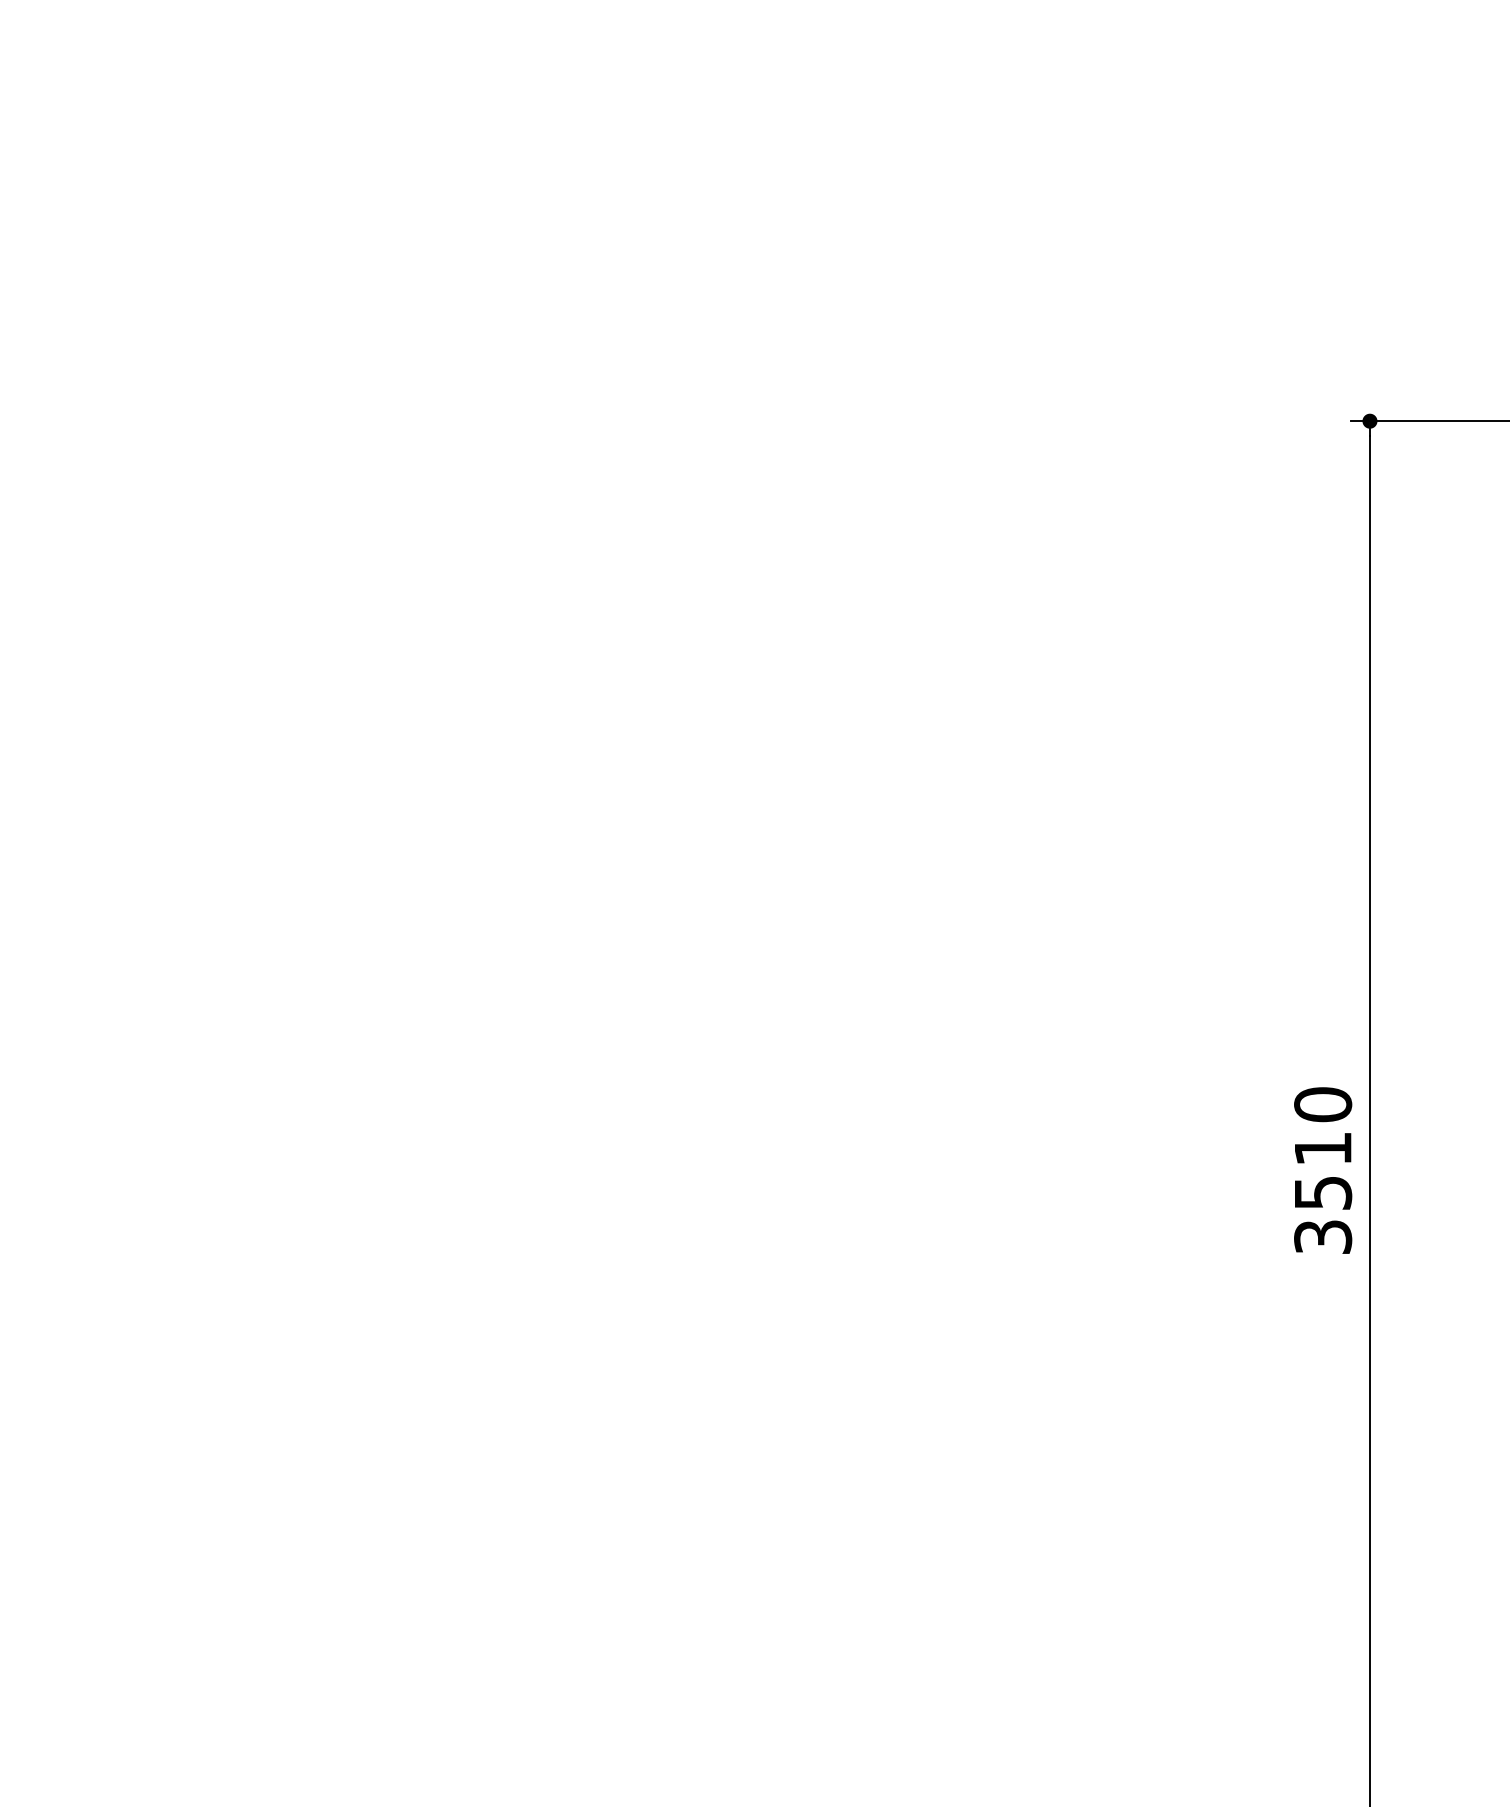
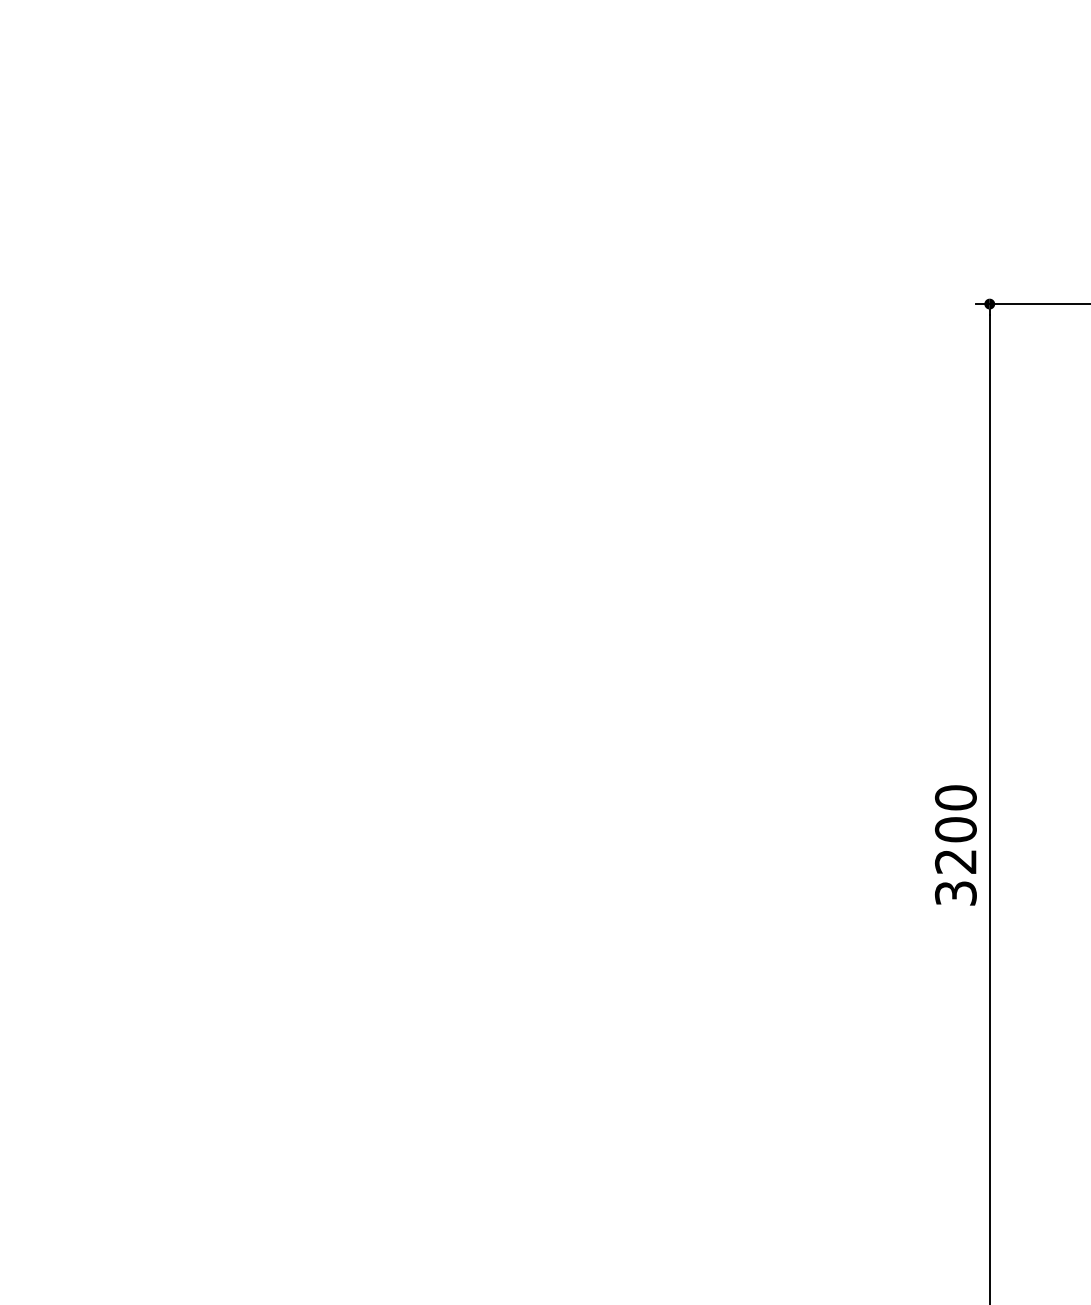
text: (1323, 1170) -> (956, 845), 3510 -> 3200

